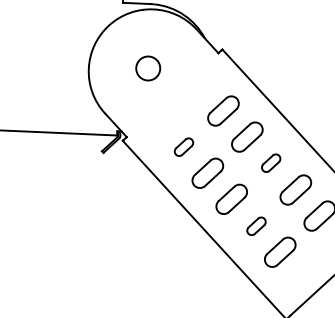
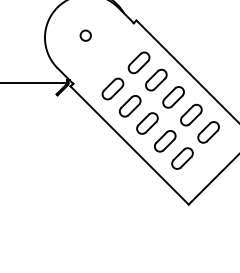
circle: (147, 68) -> (85, 35), size x0.62
part: (183, 146) -> (112, 88), size x1.67
part: (271, 163) -> (173, 97), size x1.67
part: (256, 226) -> (165, 141), size x1.67

